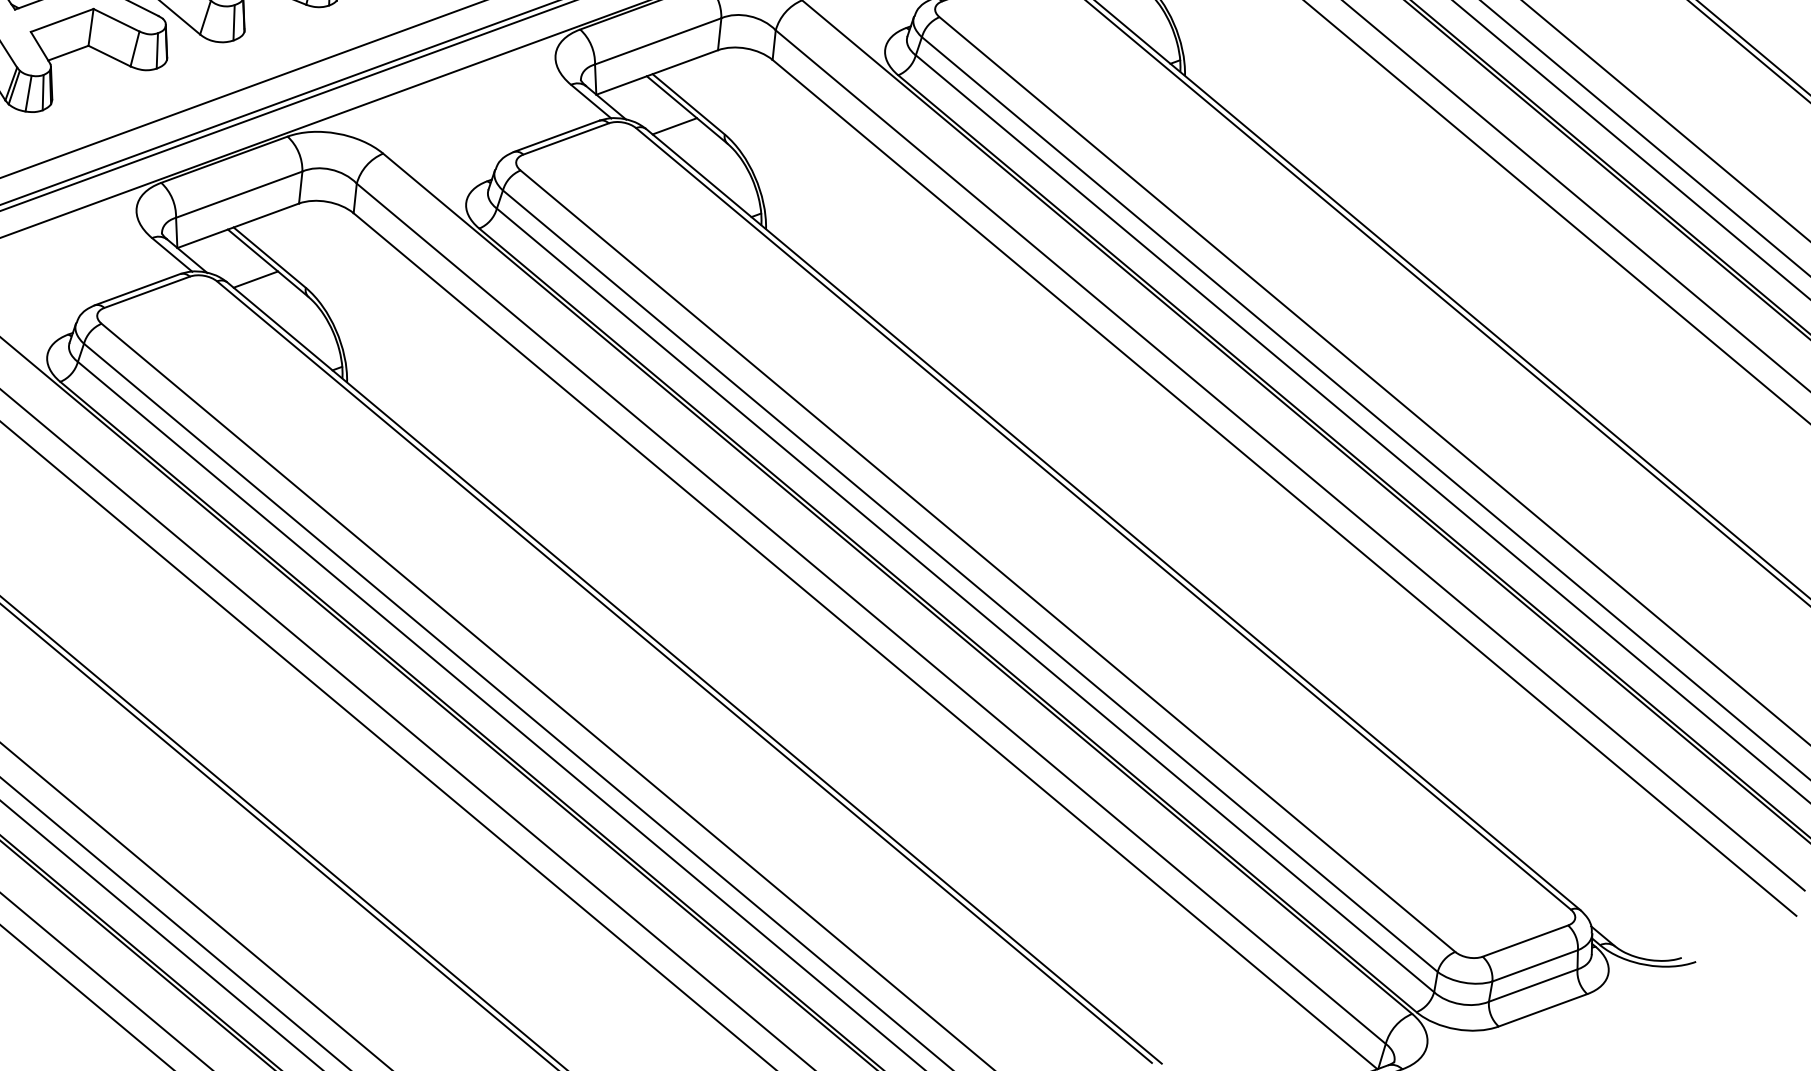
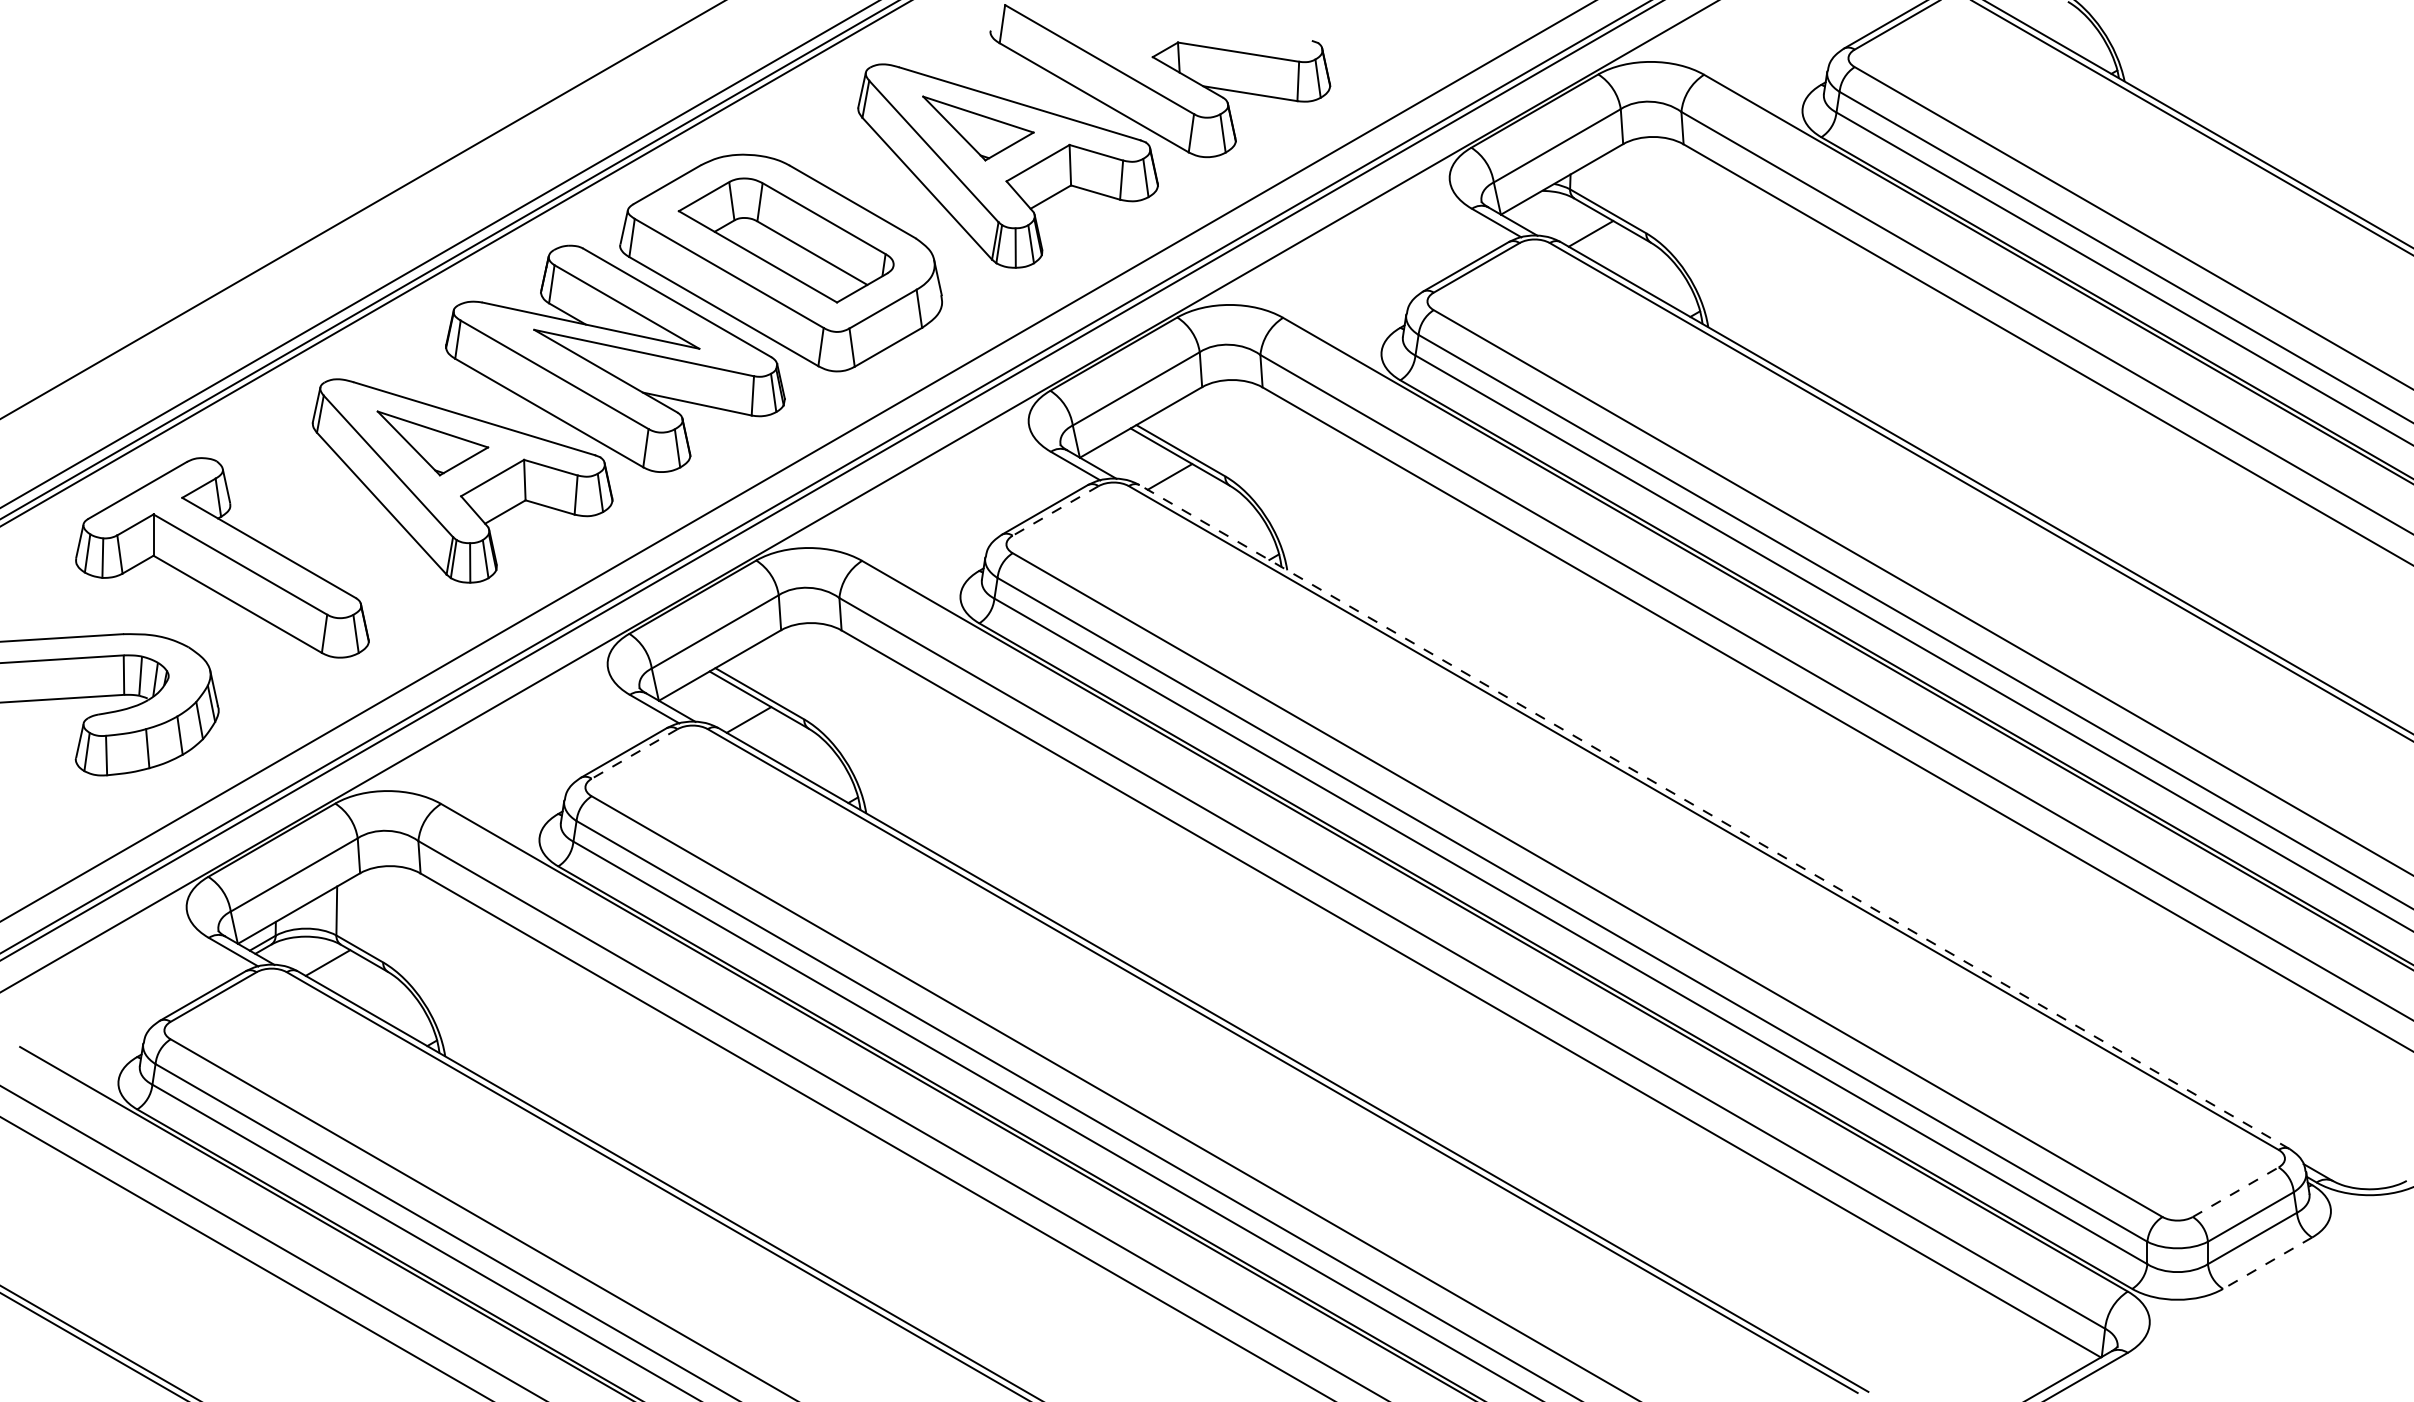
line: (565, 138) -> (1055, 510), solid -> dashed
line: (147, 291) -> (634, 753), solid -> dashed
line: (1113, 519) -> (1714, 816), solid -> dashed
line: (1525, 941) -> (2235, 1192), solid -> dashed
line: (1542, 1010) -> (2267, 1263), solid -> dashed

